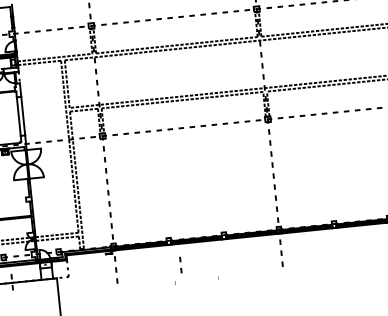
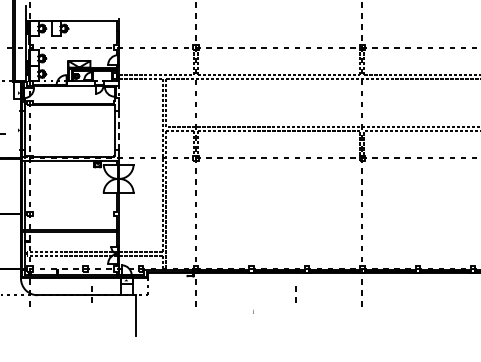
line: (23, 116) -> (119, 130), solid -> dashed
line: (180, 262) -> (295, 291), moved

